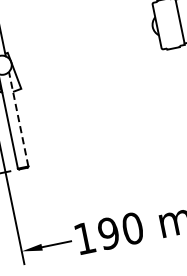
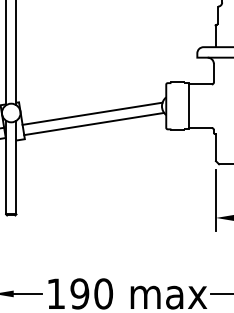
line: (84, 48) -> (92, 113), added
line: (88, 58) -> (94, 123), added
line: (18, 119) -> (16, 167), dashed -> solid

